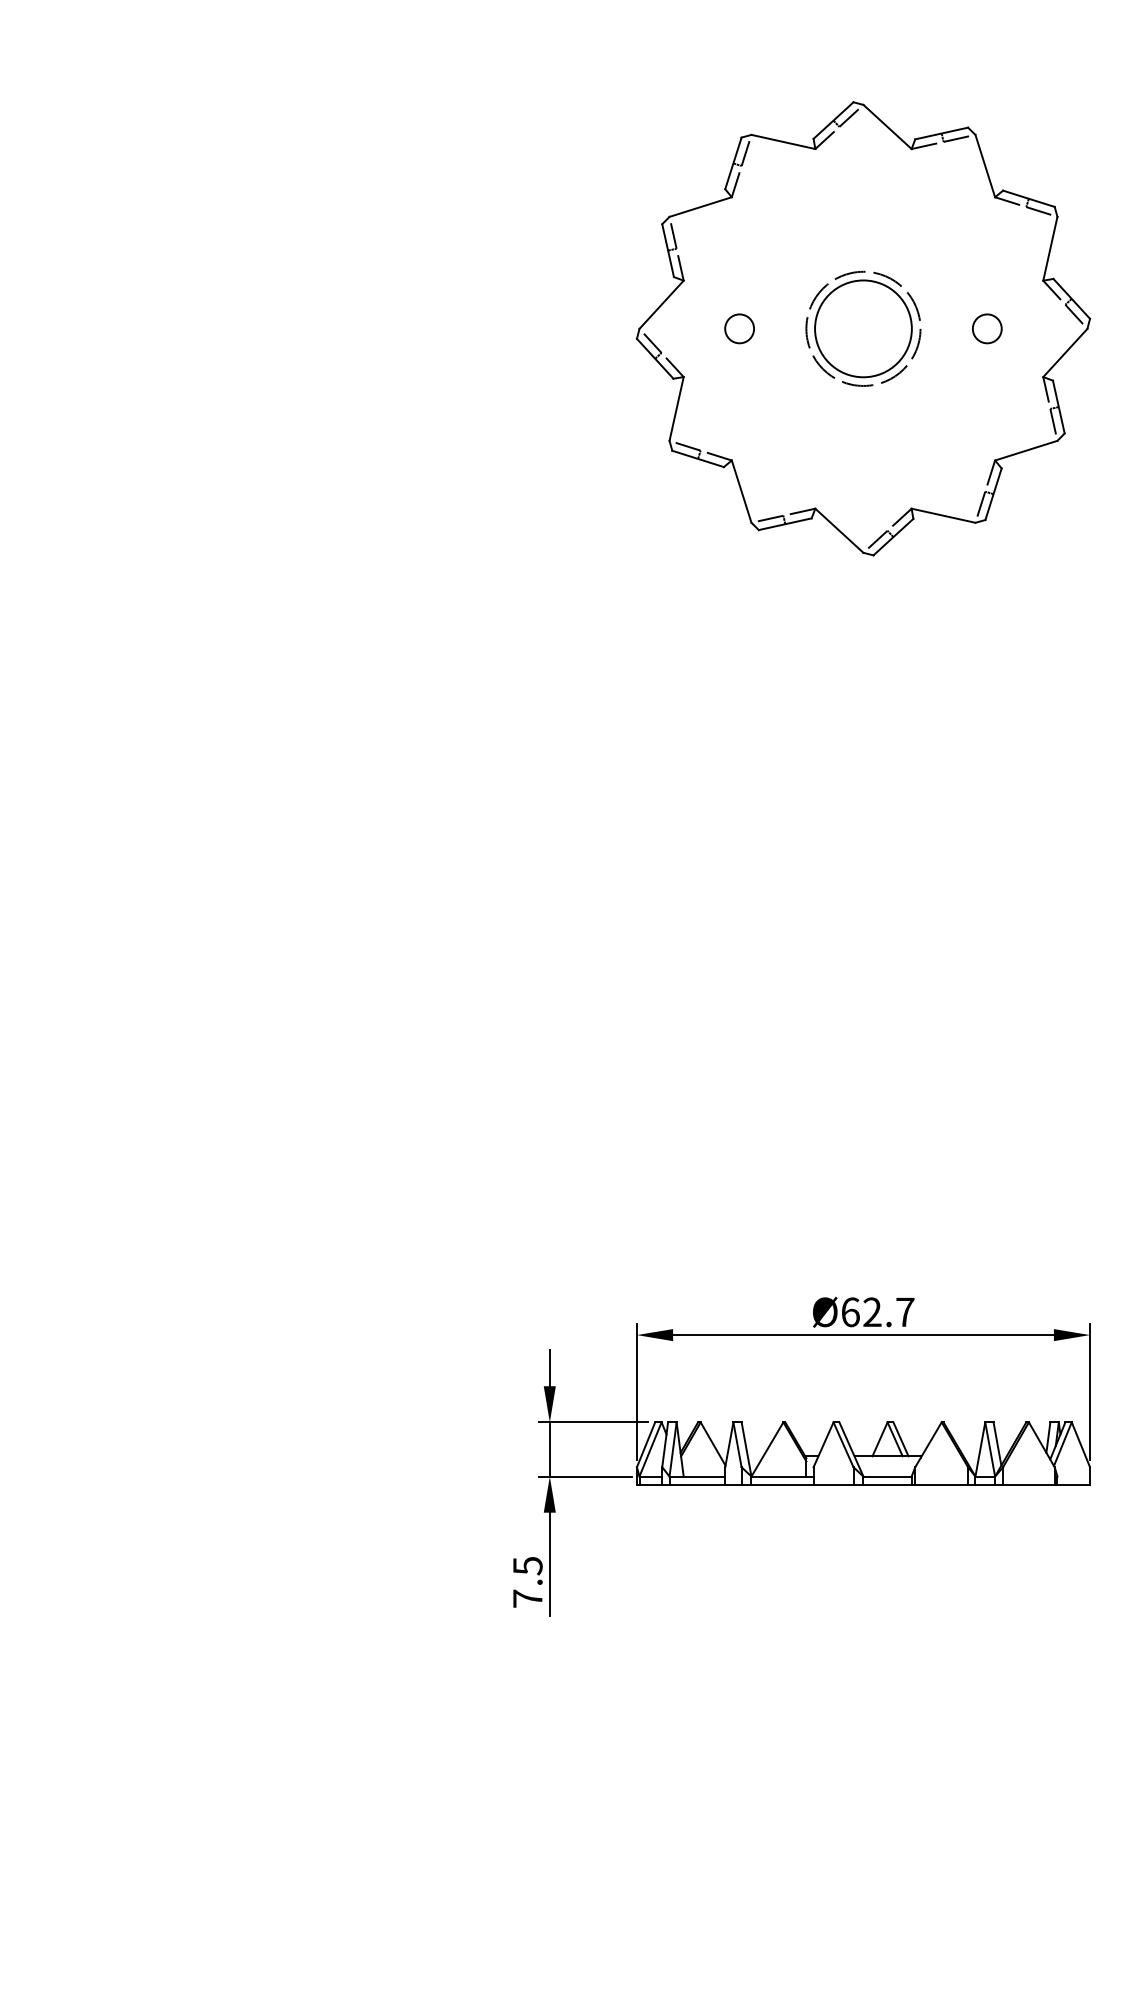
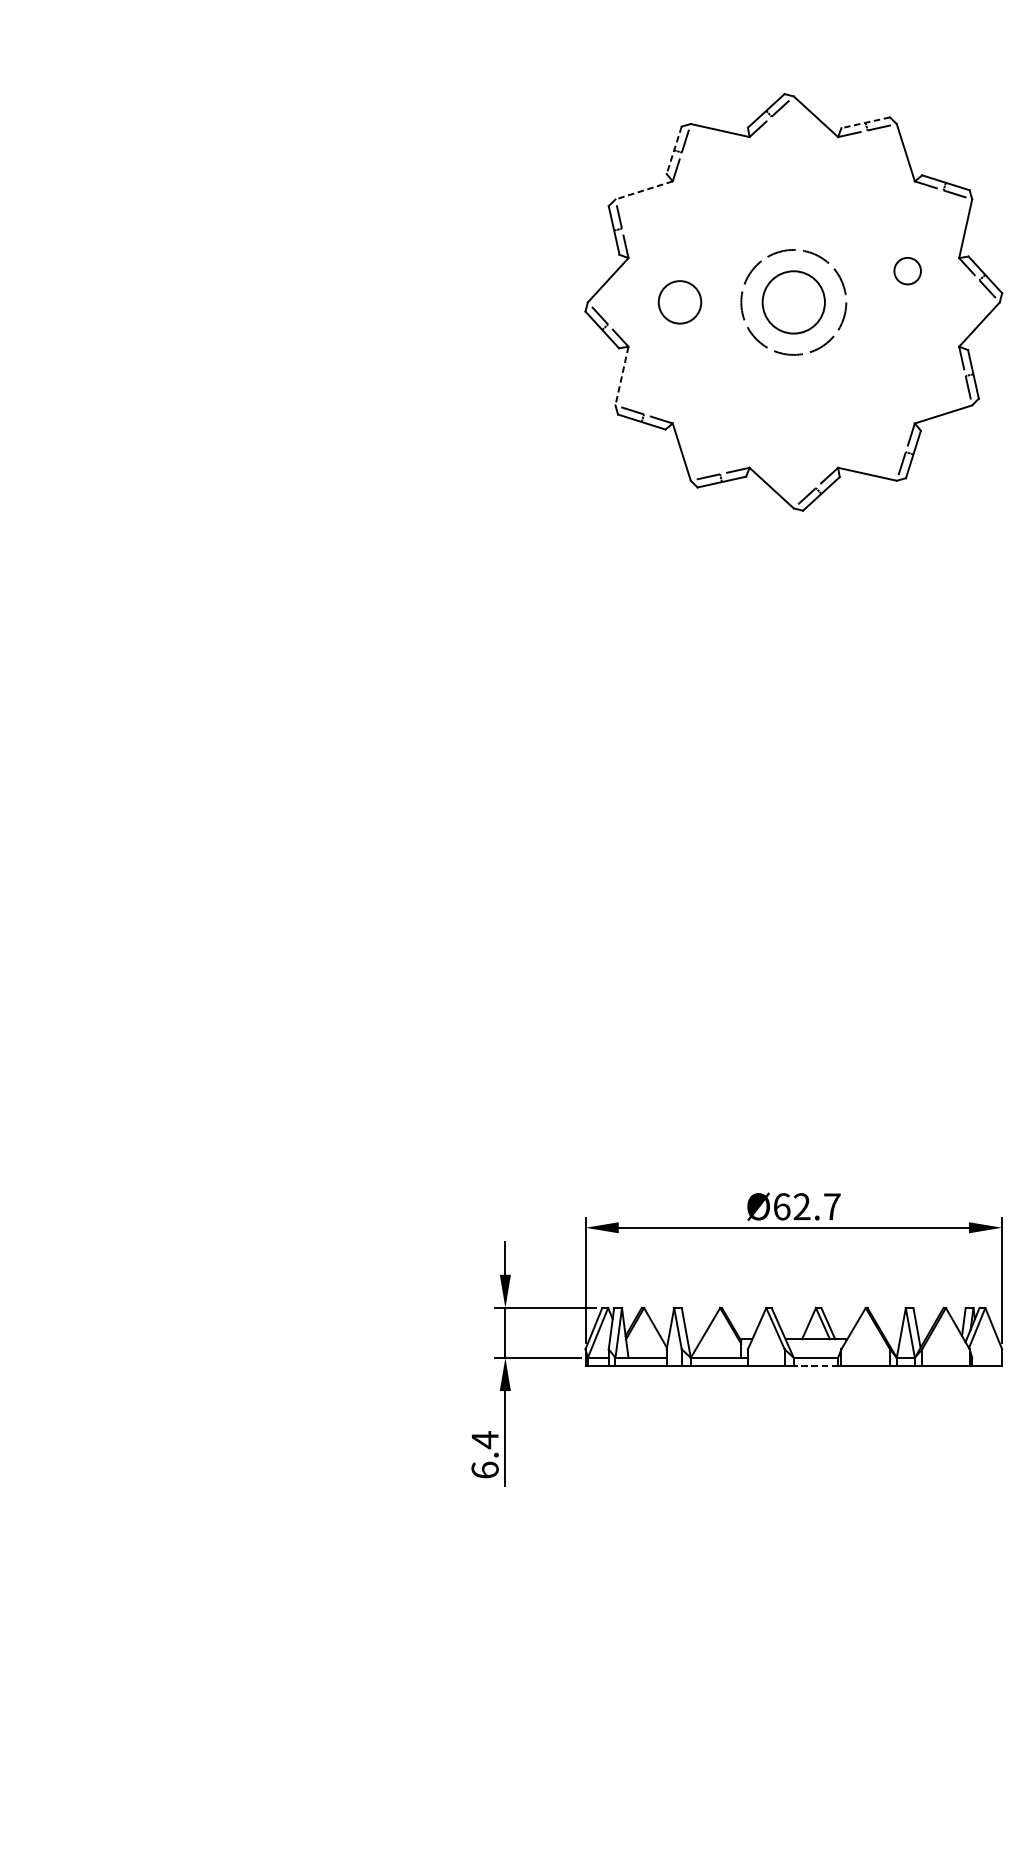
line: (941, 133) -> (865, 122), solid -> dashed
line: (733, 163) -> (674, 150), solid -> dashed
line: (700, 207) -> (643, 190), solid -> dashed
circle: (739, 328) -> (679, 302), size x1.6
circle: (863, 328) -> (793, 302), size x0.7
circle: (987, 328) -> (907, 270), moved
line: (676, 408) -> (621, 375), solid -> dashed
line: (887, 1485) -> (815, 1366), solid -> dashed
text: (527, 1581) -> (484, 1454), 7.5 -> 6.4

